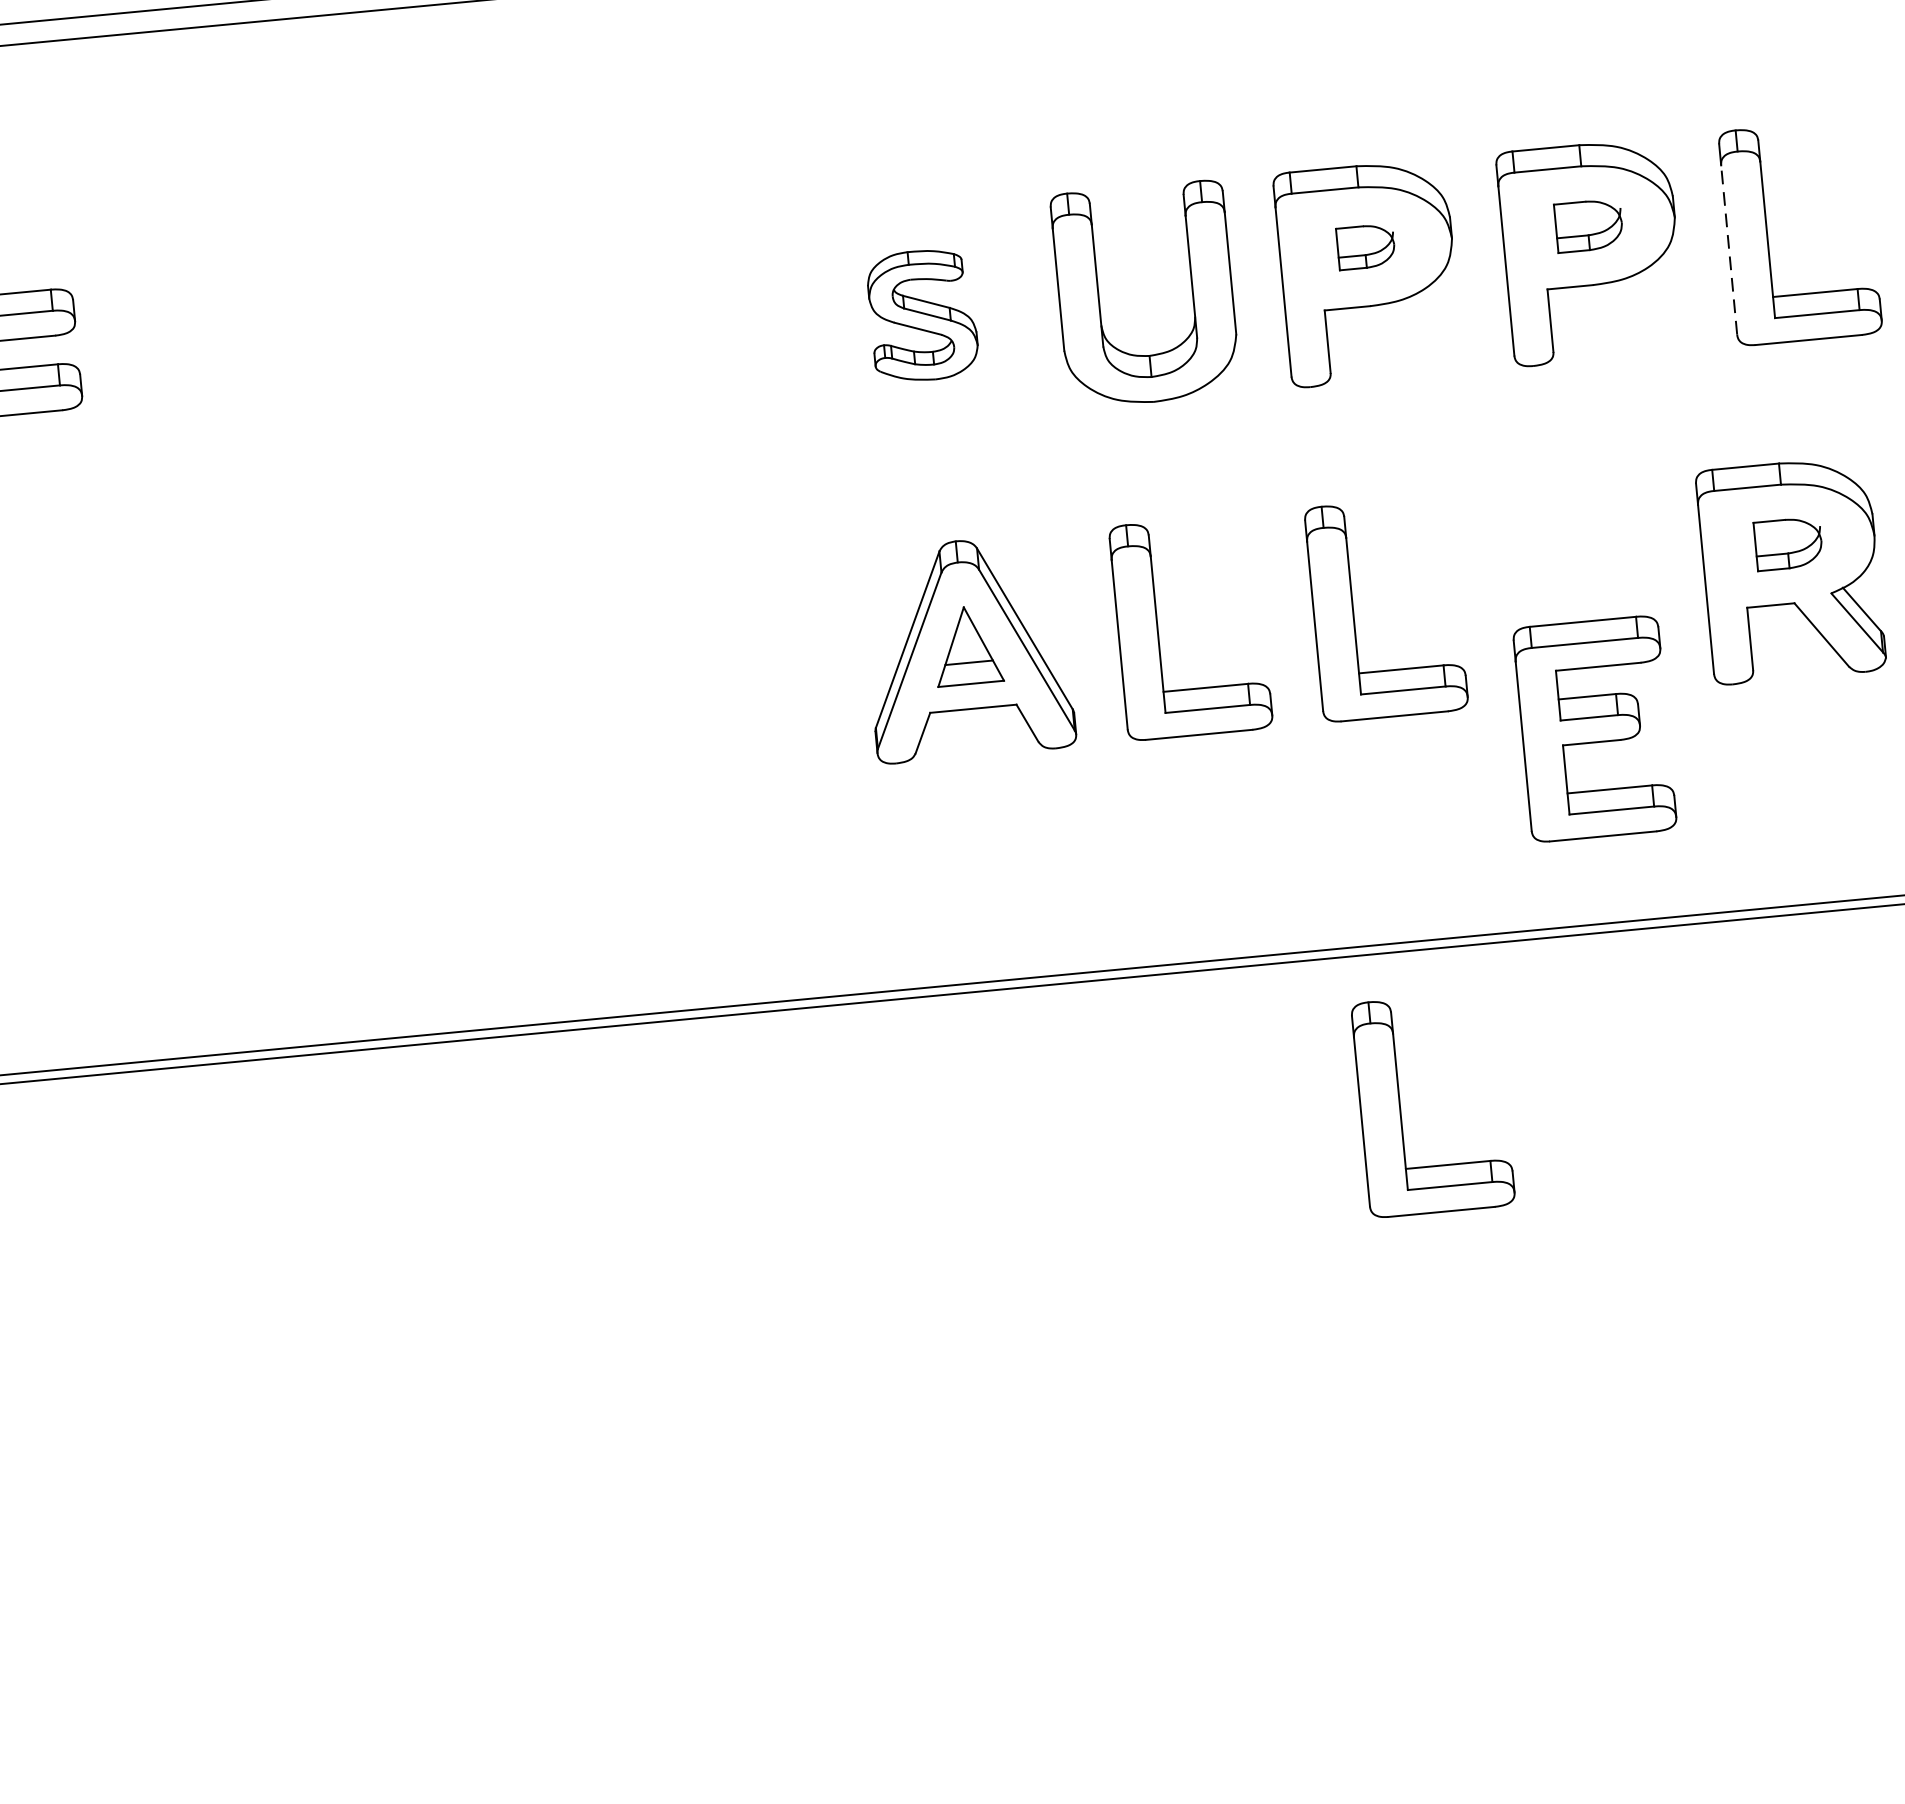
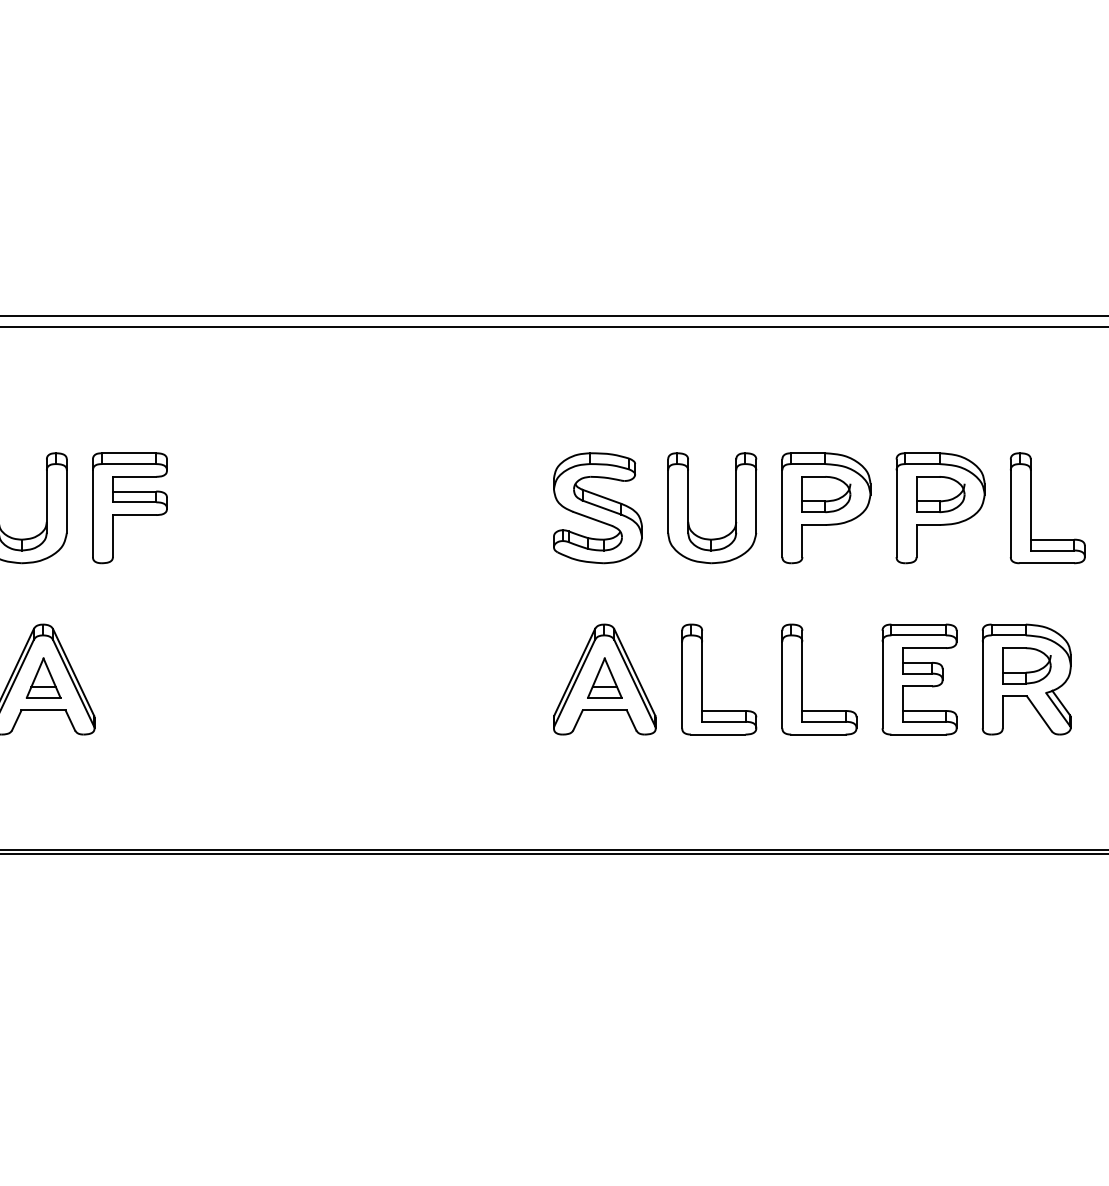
part: (1588, 225) -> (940, 494), size x1.43
part: (1366, 246) -> (826, 494), size x1.67
line: (1728, 249) -> (1010, 513), dashed -> solid
part: (921, 316) -> (597, 508), size x1.67
part: (1787, 543) -> (1026, 665), size x1.43
part: (1594, 728) -> (919, 679), moved
part: (1400, 1107) -> (802, 933), removed

